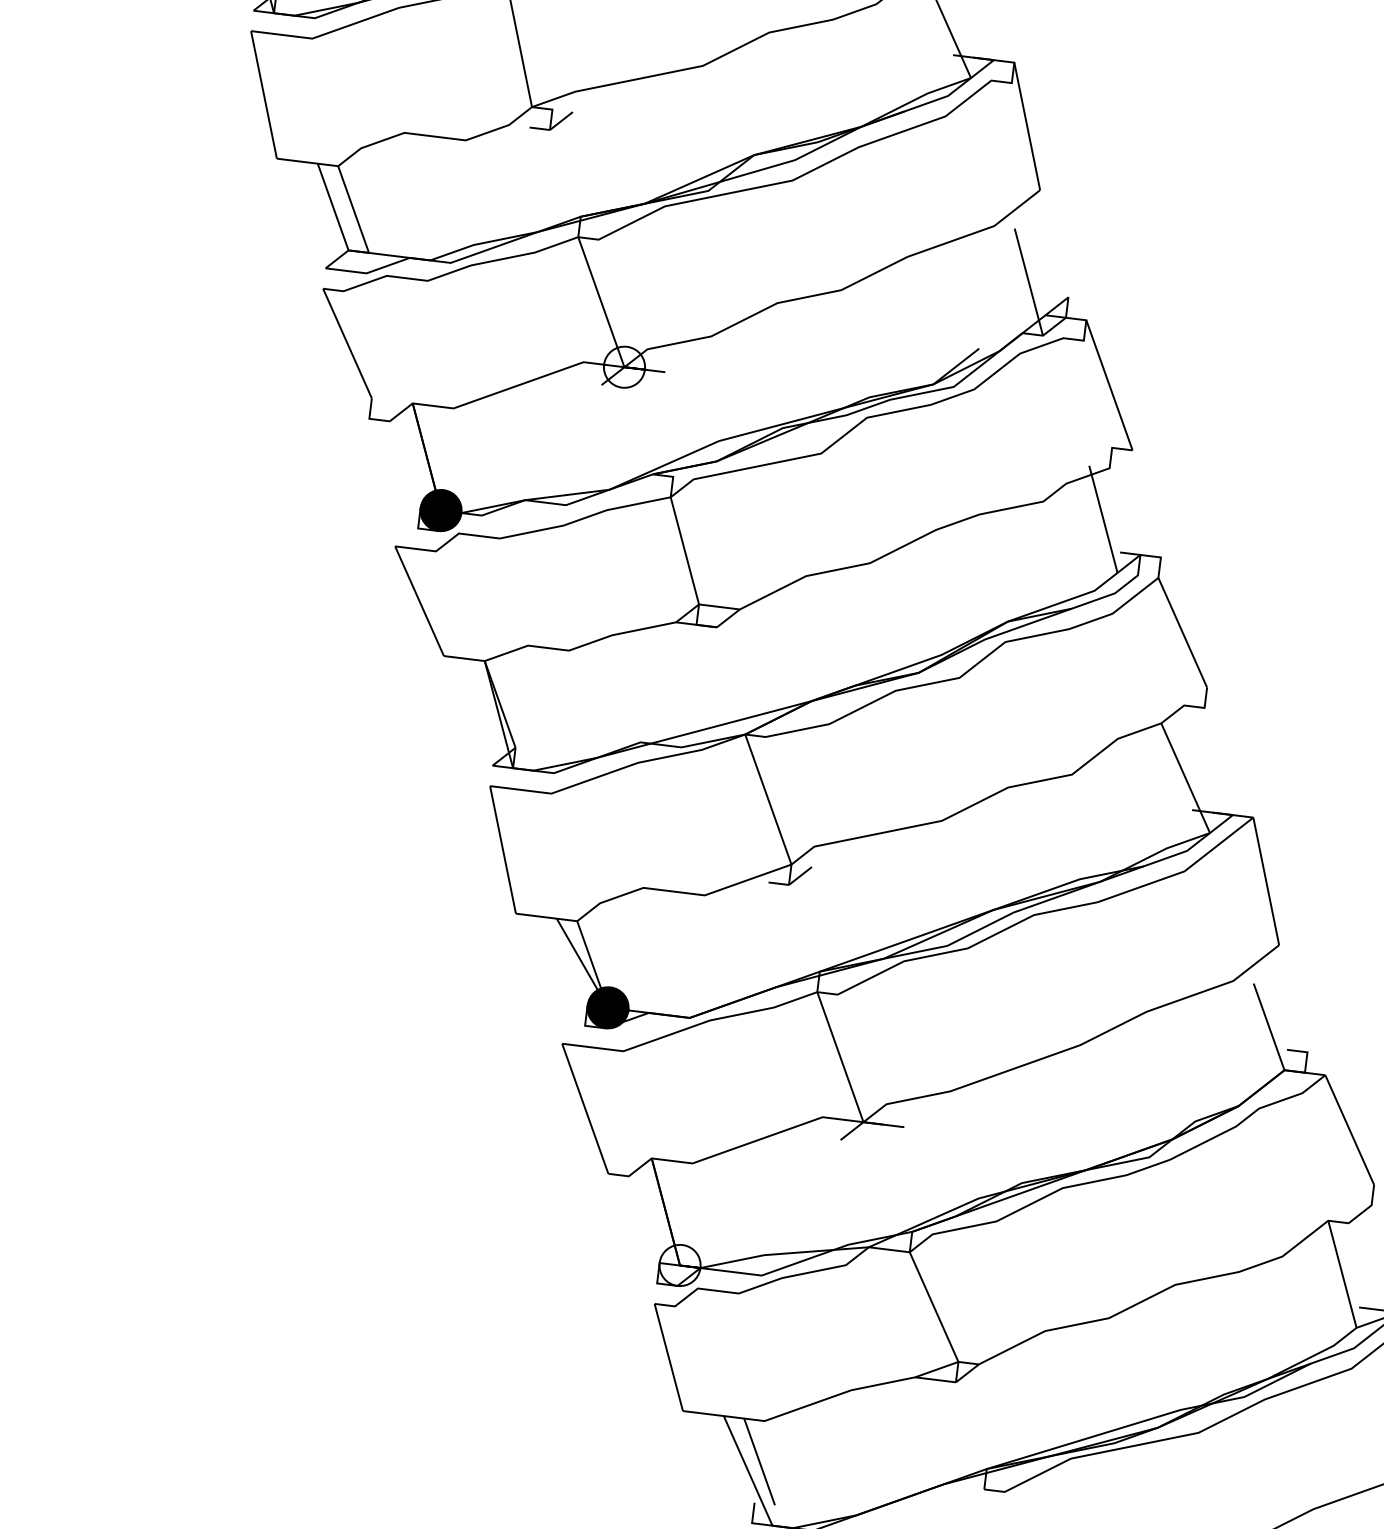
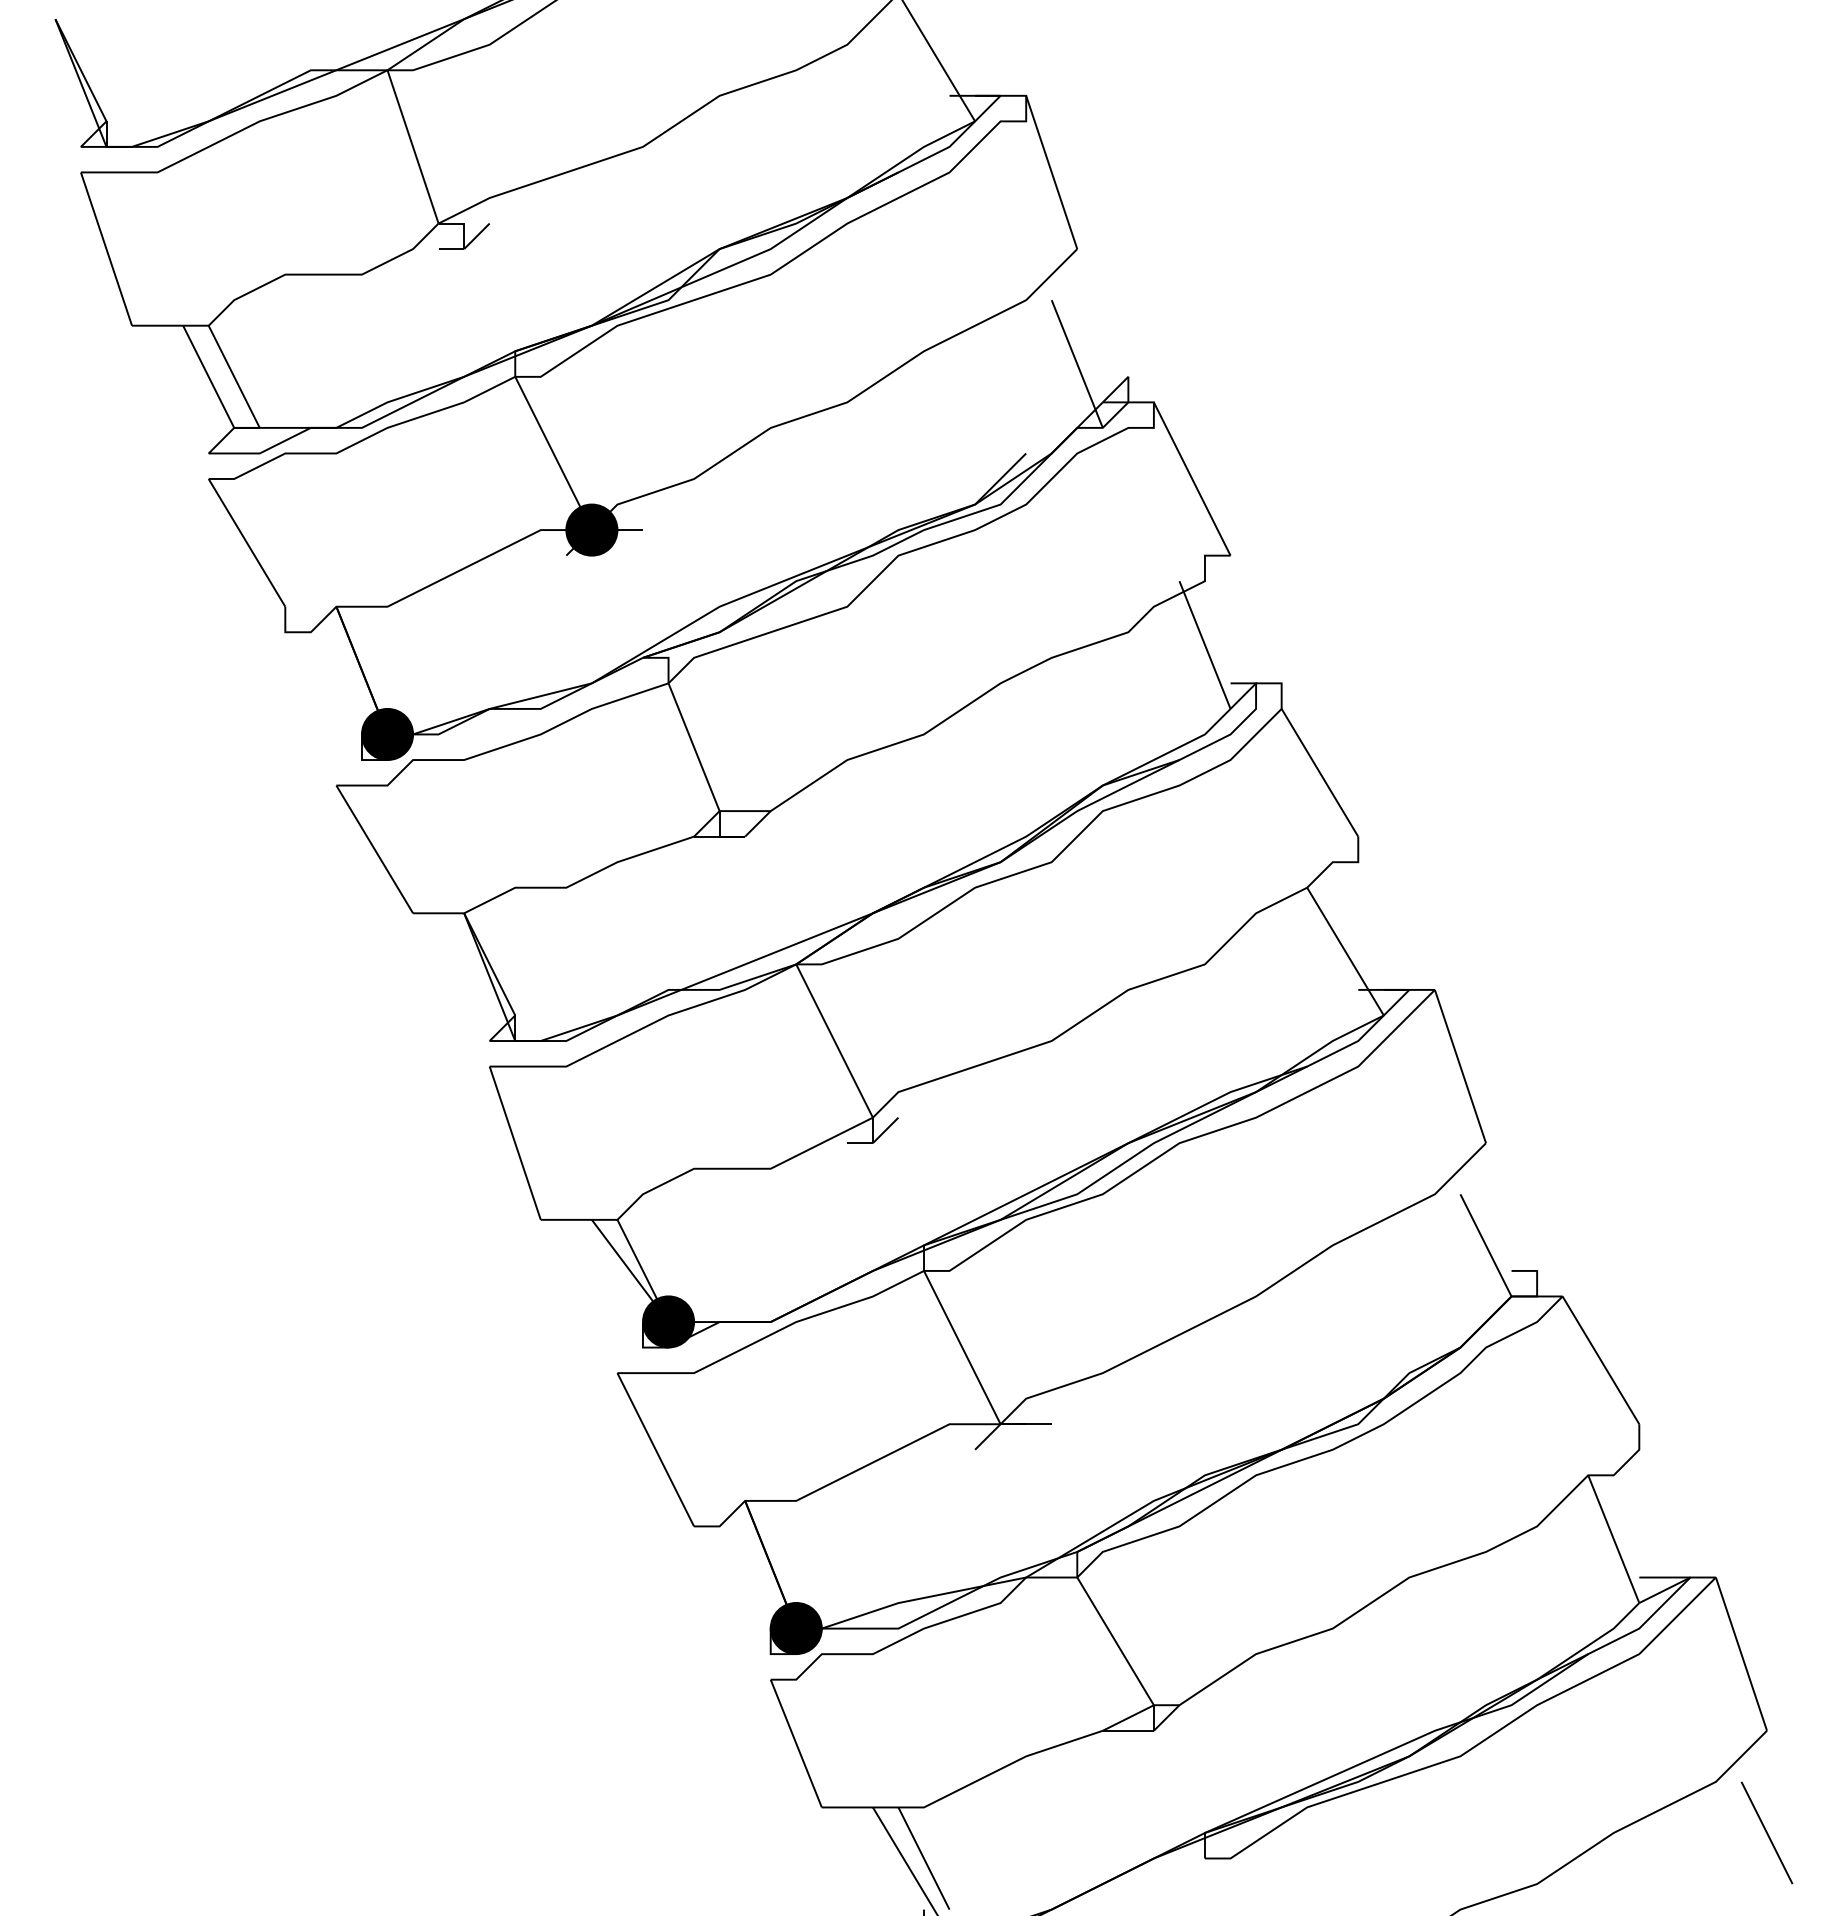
fill: (624, 366) -> (591, 529), added
fill: (679, 1265) -> (795, 1628), added

